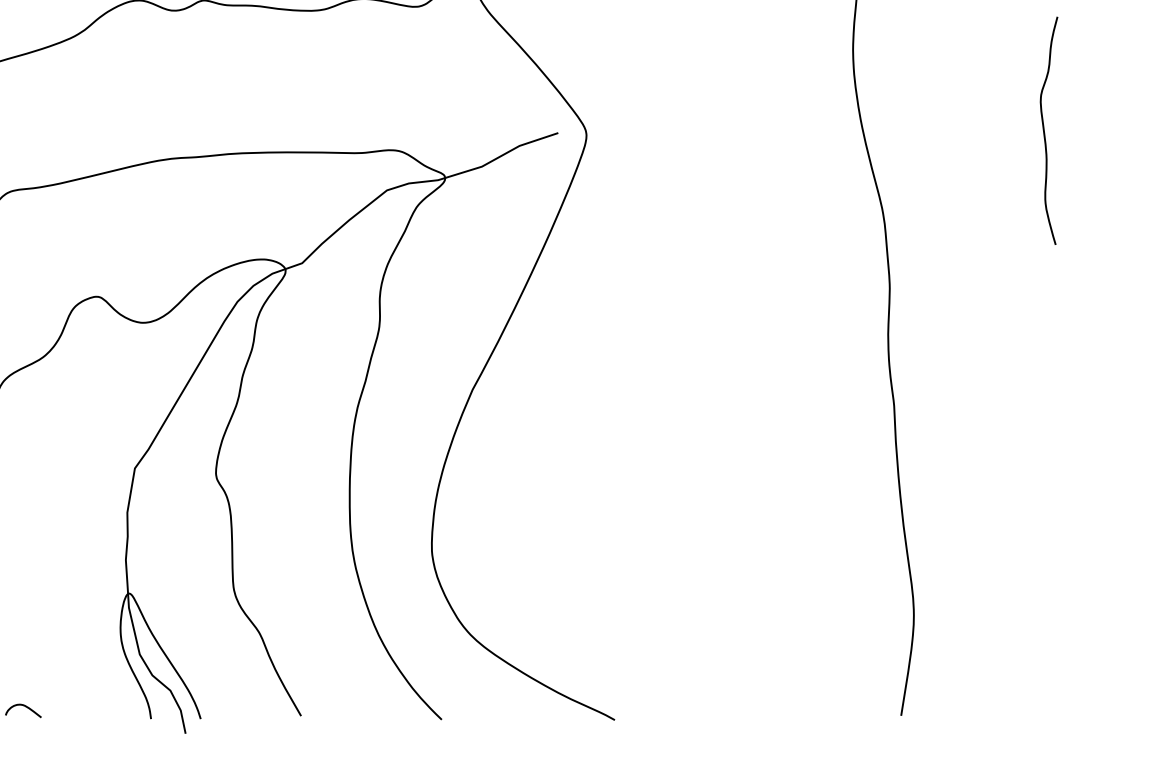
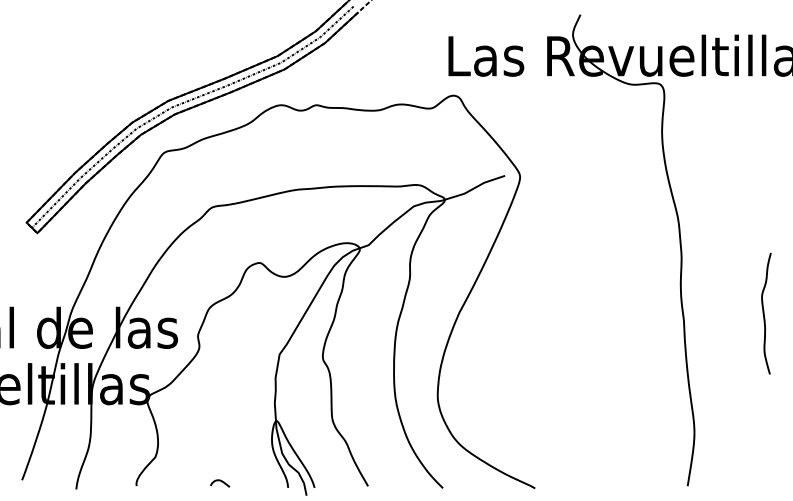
curve: (1045, 130) -> (764, 313), moved

